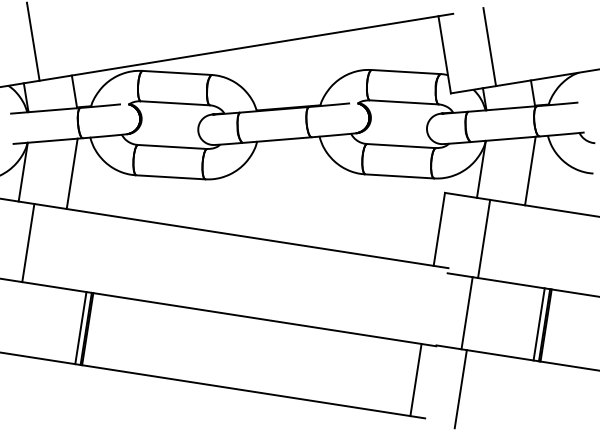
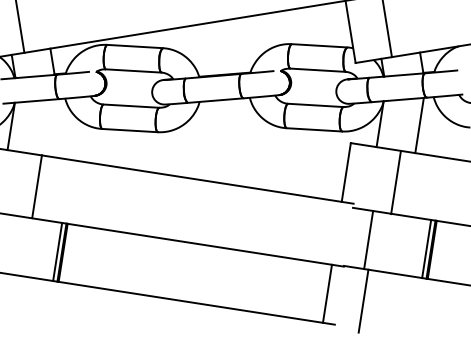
line: (71, 173) -> (50, 127), removed
line: (484, 238) -> (396, 182), moved
line: (28, 242) -> (37, 186), moved

